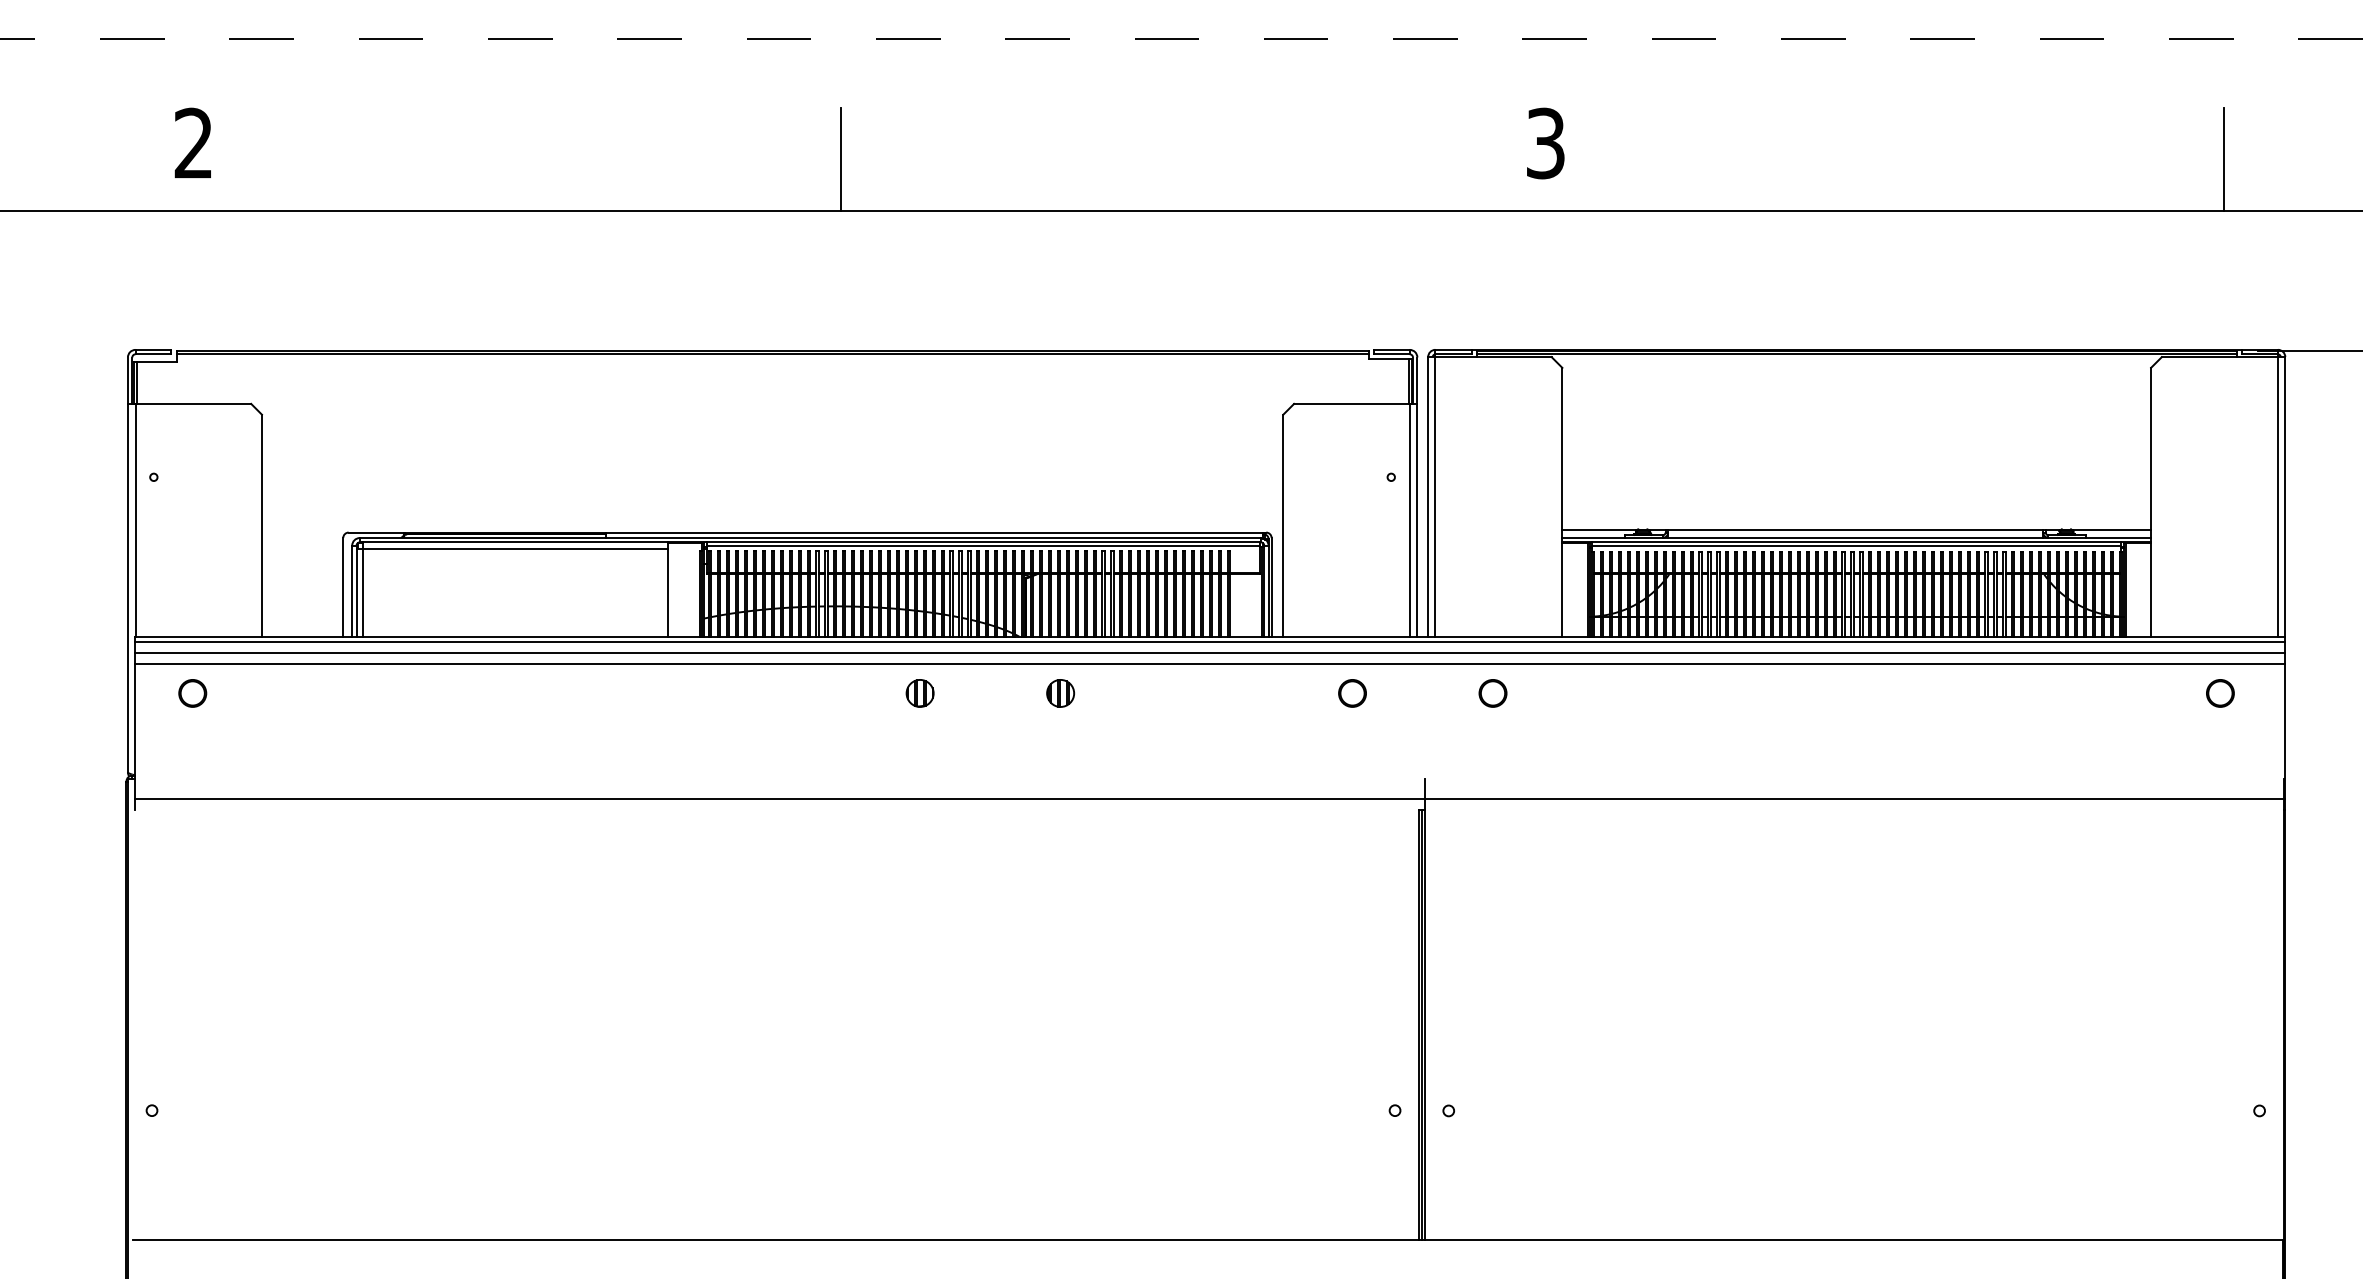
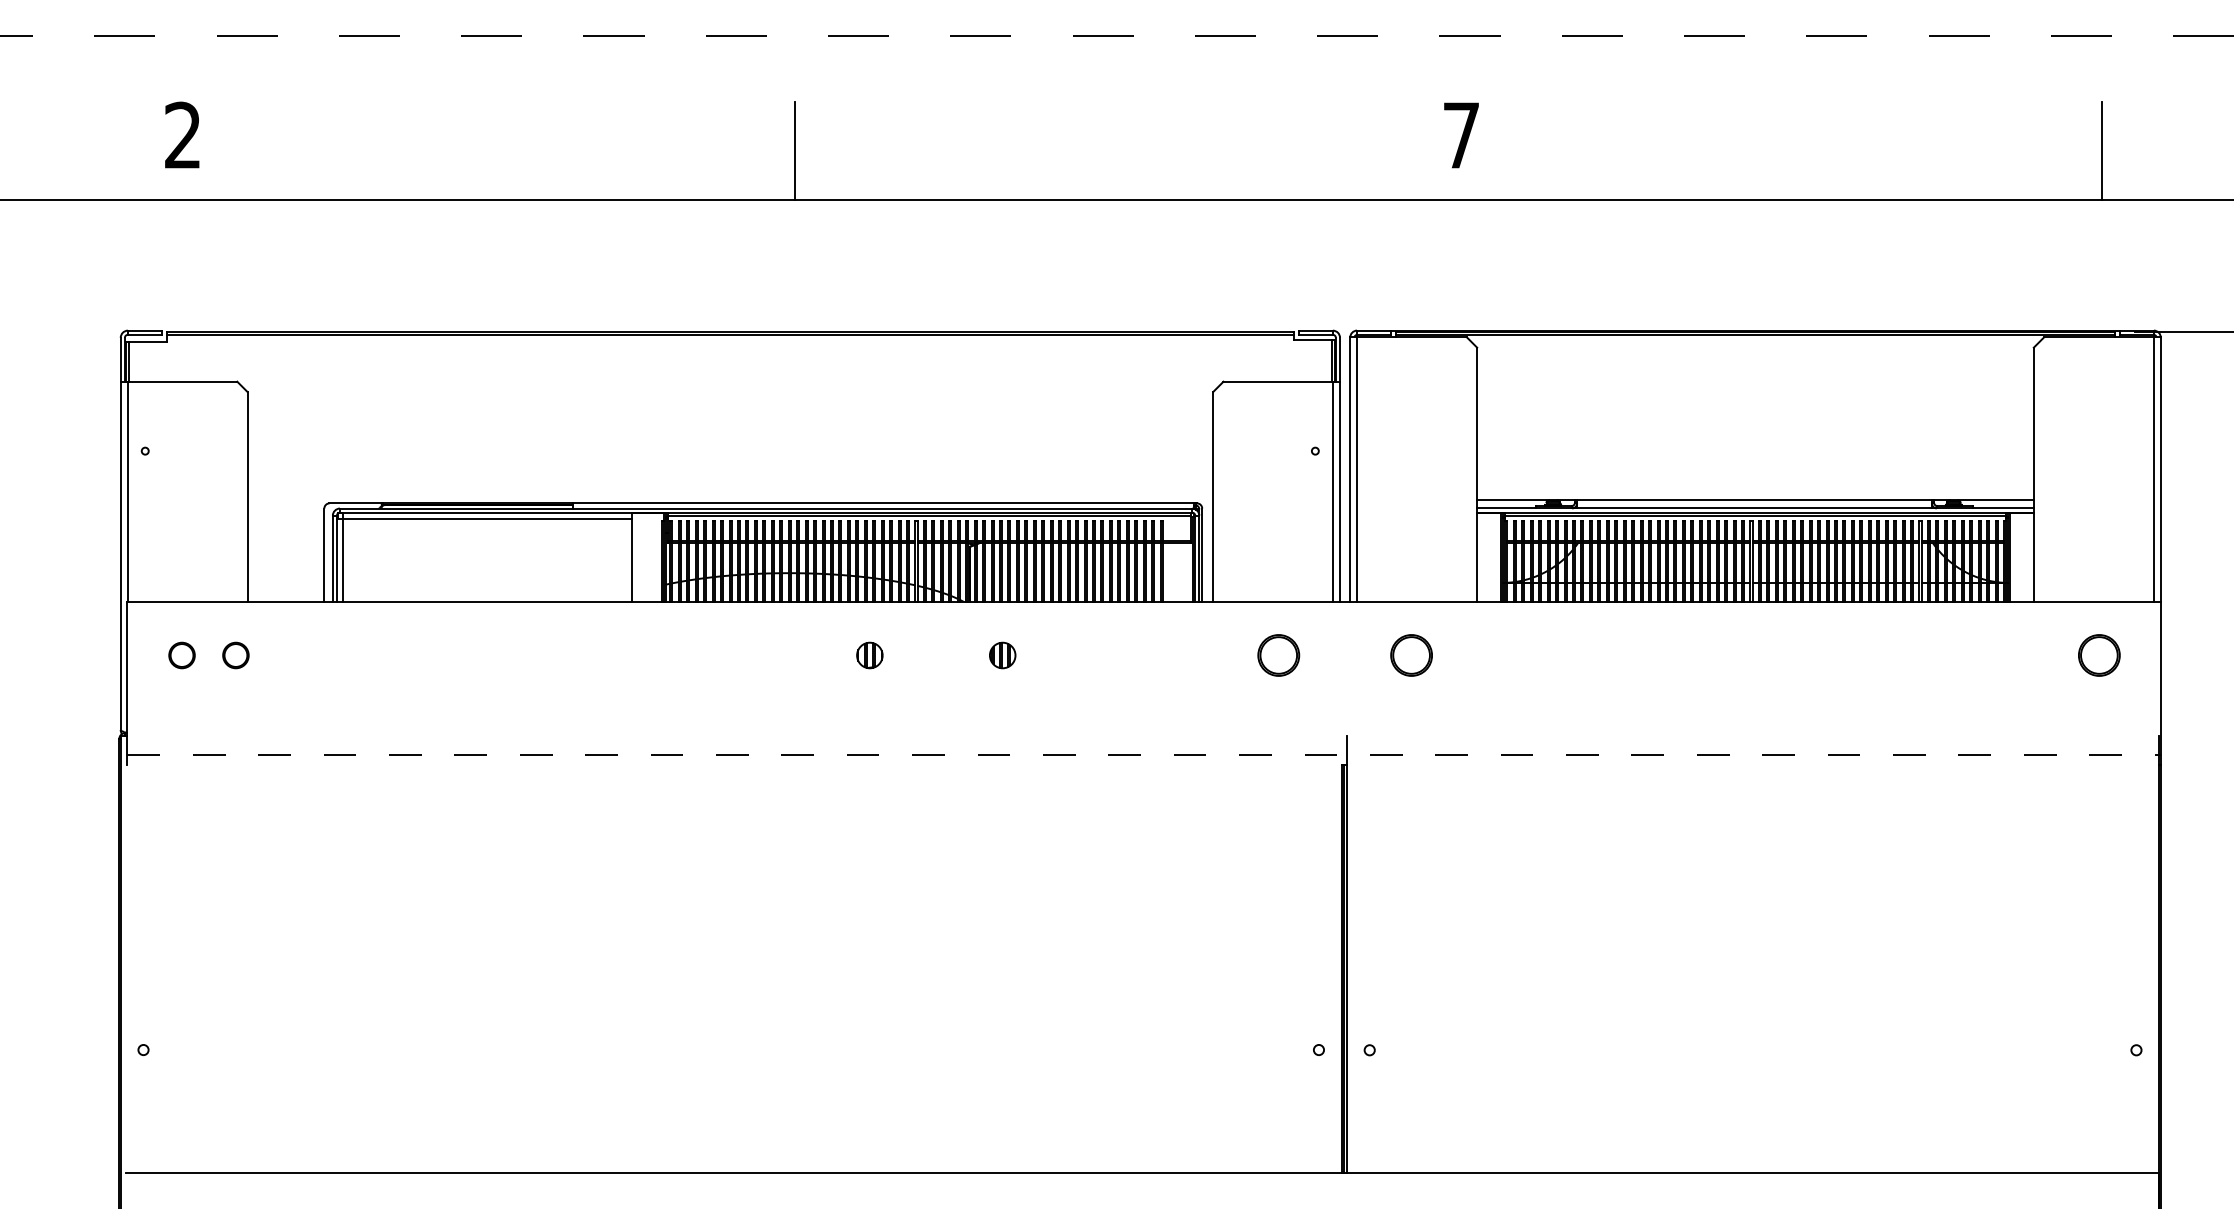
text: (1545, 143) -> (1461, 135), 3 -> 7
line: (1210, 642) -> (1144, 607), removed
line: (1210, 653) -> (1144, 617), removed
line: (1210, 663) -> (1144, 627), removed
circle: (249, 693) -> (235, 655), added
circle: (1352, 693) -> (1278, 655), size x1.6
circle: (1492, 693) -> (1411, 655), size x1.6
circle: (2220, 693) -> (2099, 655), size x1.6
line: (1210, 798) -> (1144, 754), solid -> dashed

